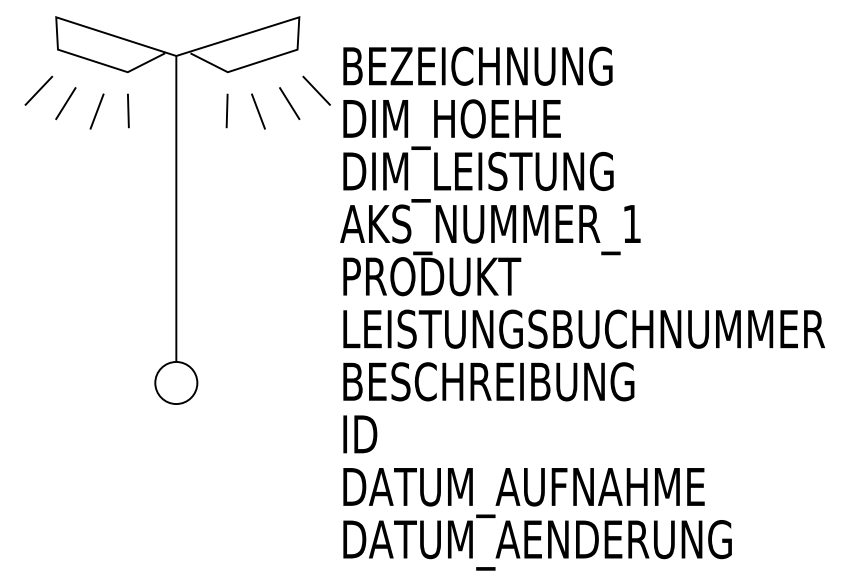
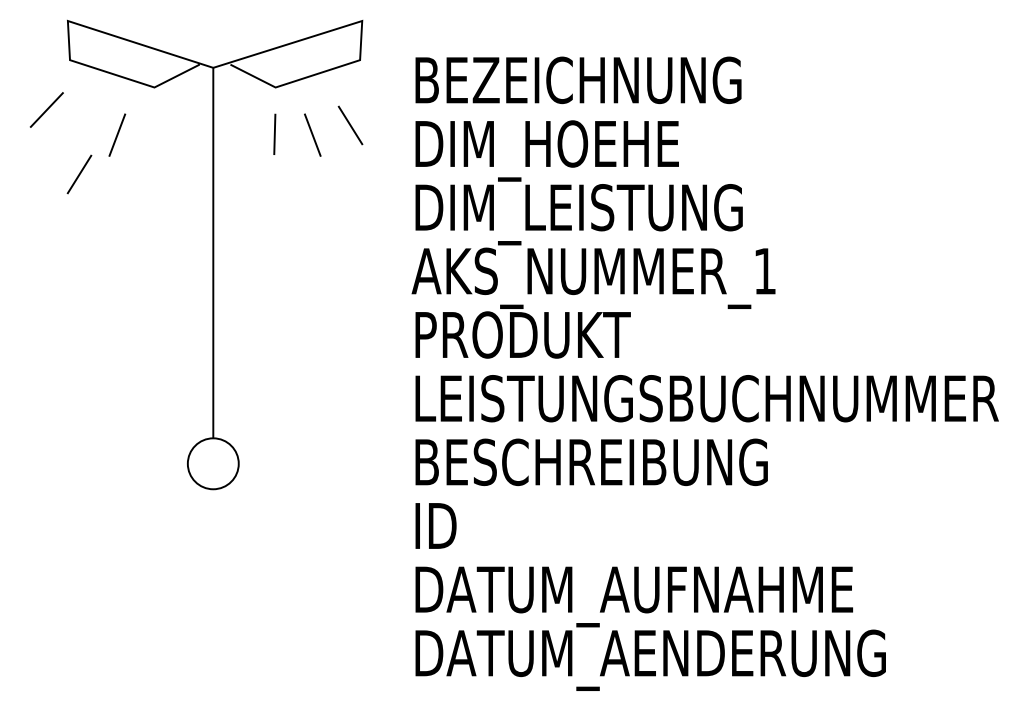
line: (316, 90) -> (383, 109), removed
line: (65, 103) -> (79, 174), moved
line: (127, 110) -> (154, 133), removed

